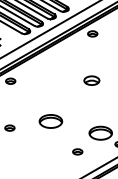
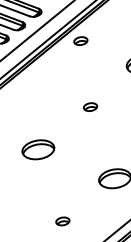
part: (91, 80) -> (89, 106), size x0.62
part: (50, 121) -> (37, 149), moved
part: (77, 151) -> (62, 220), moved

